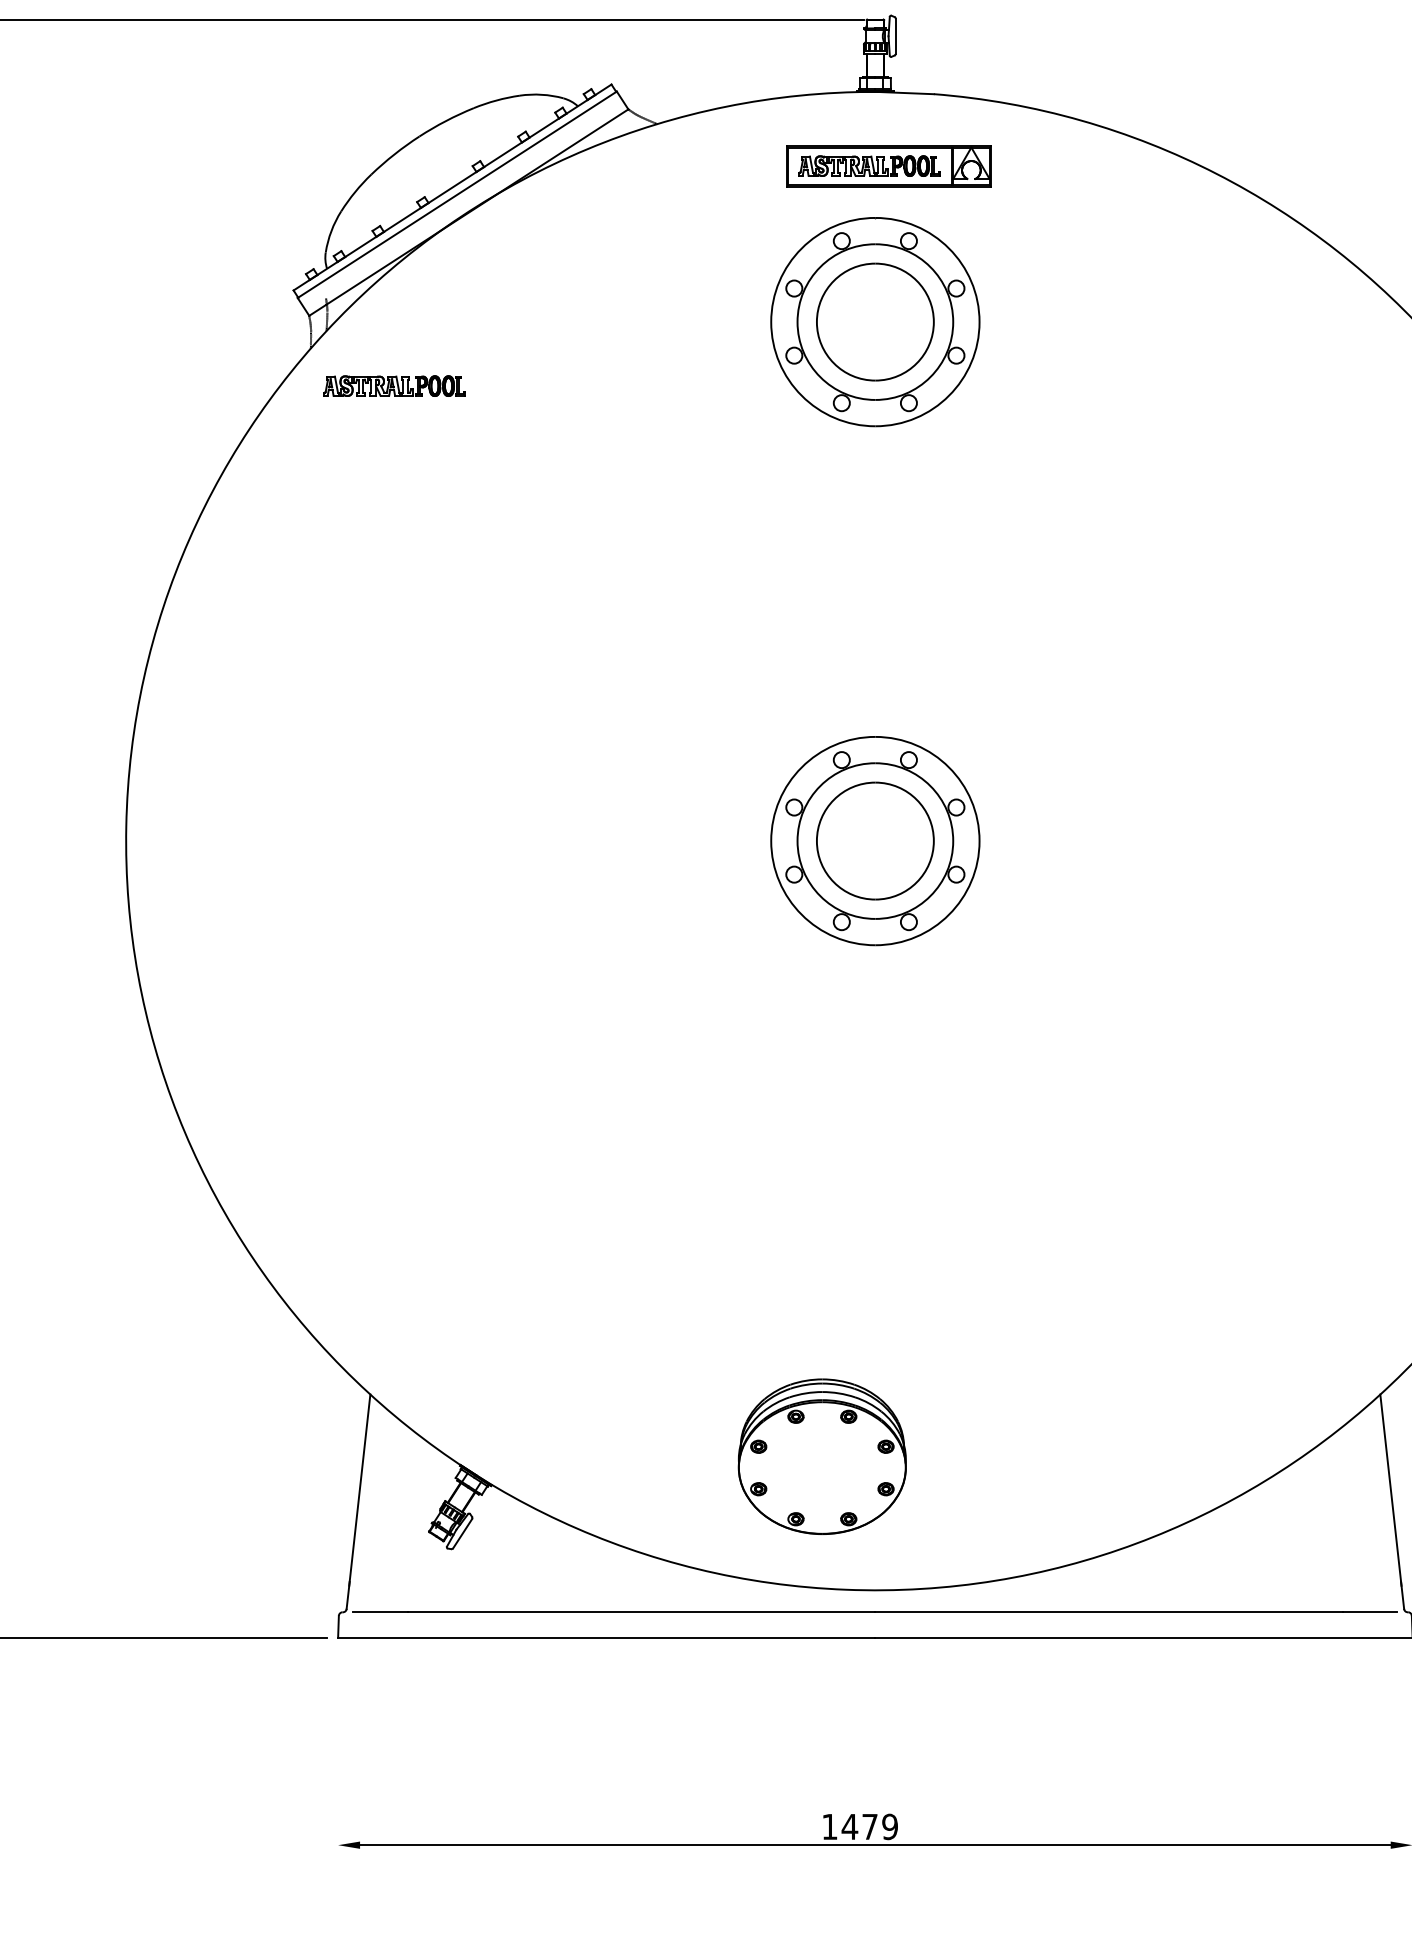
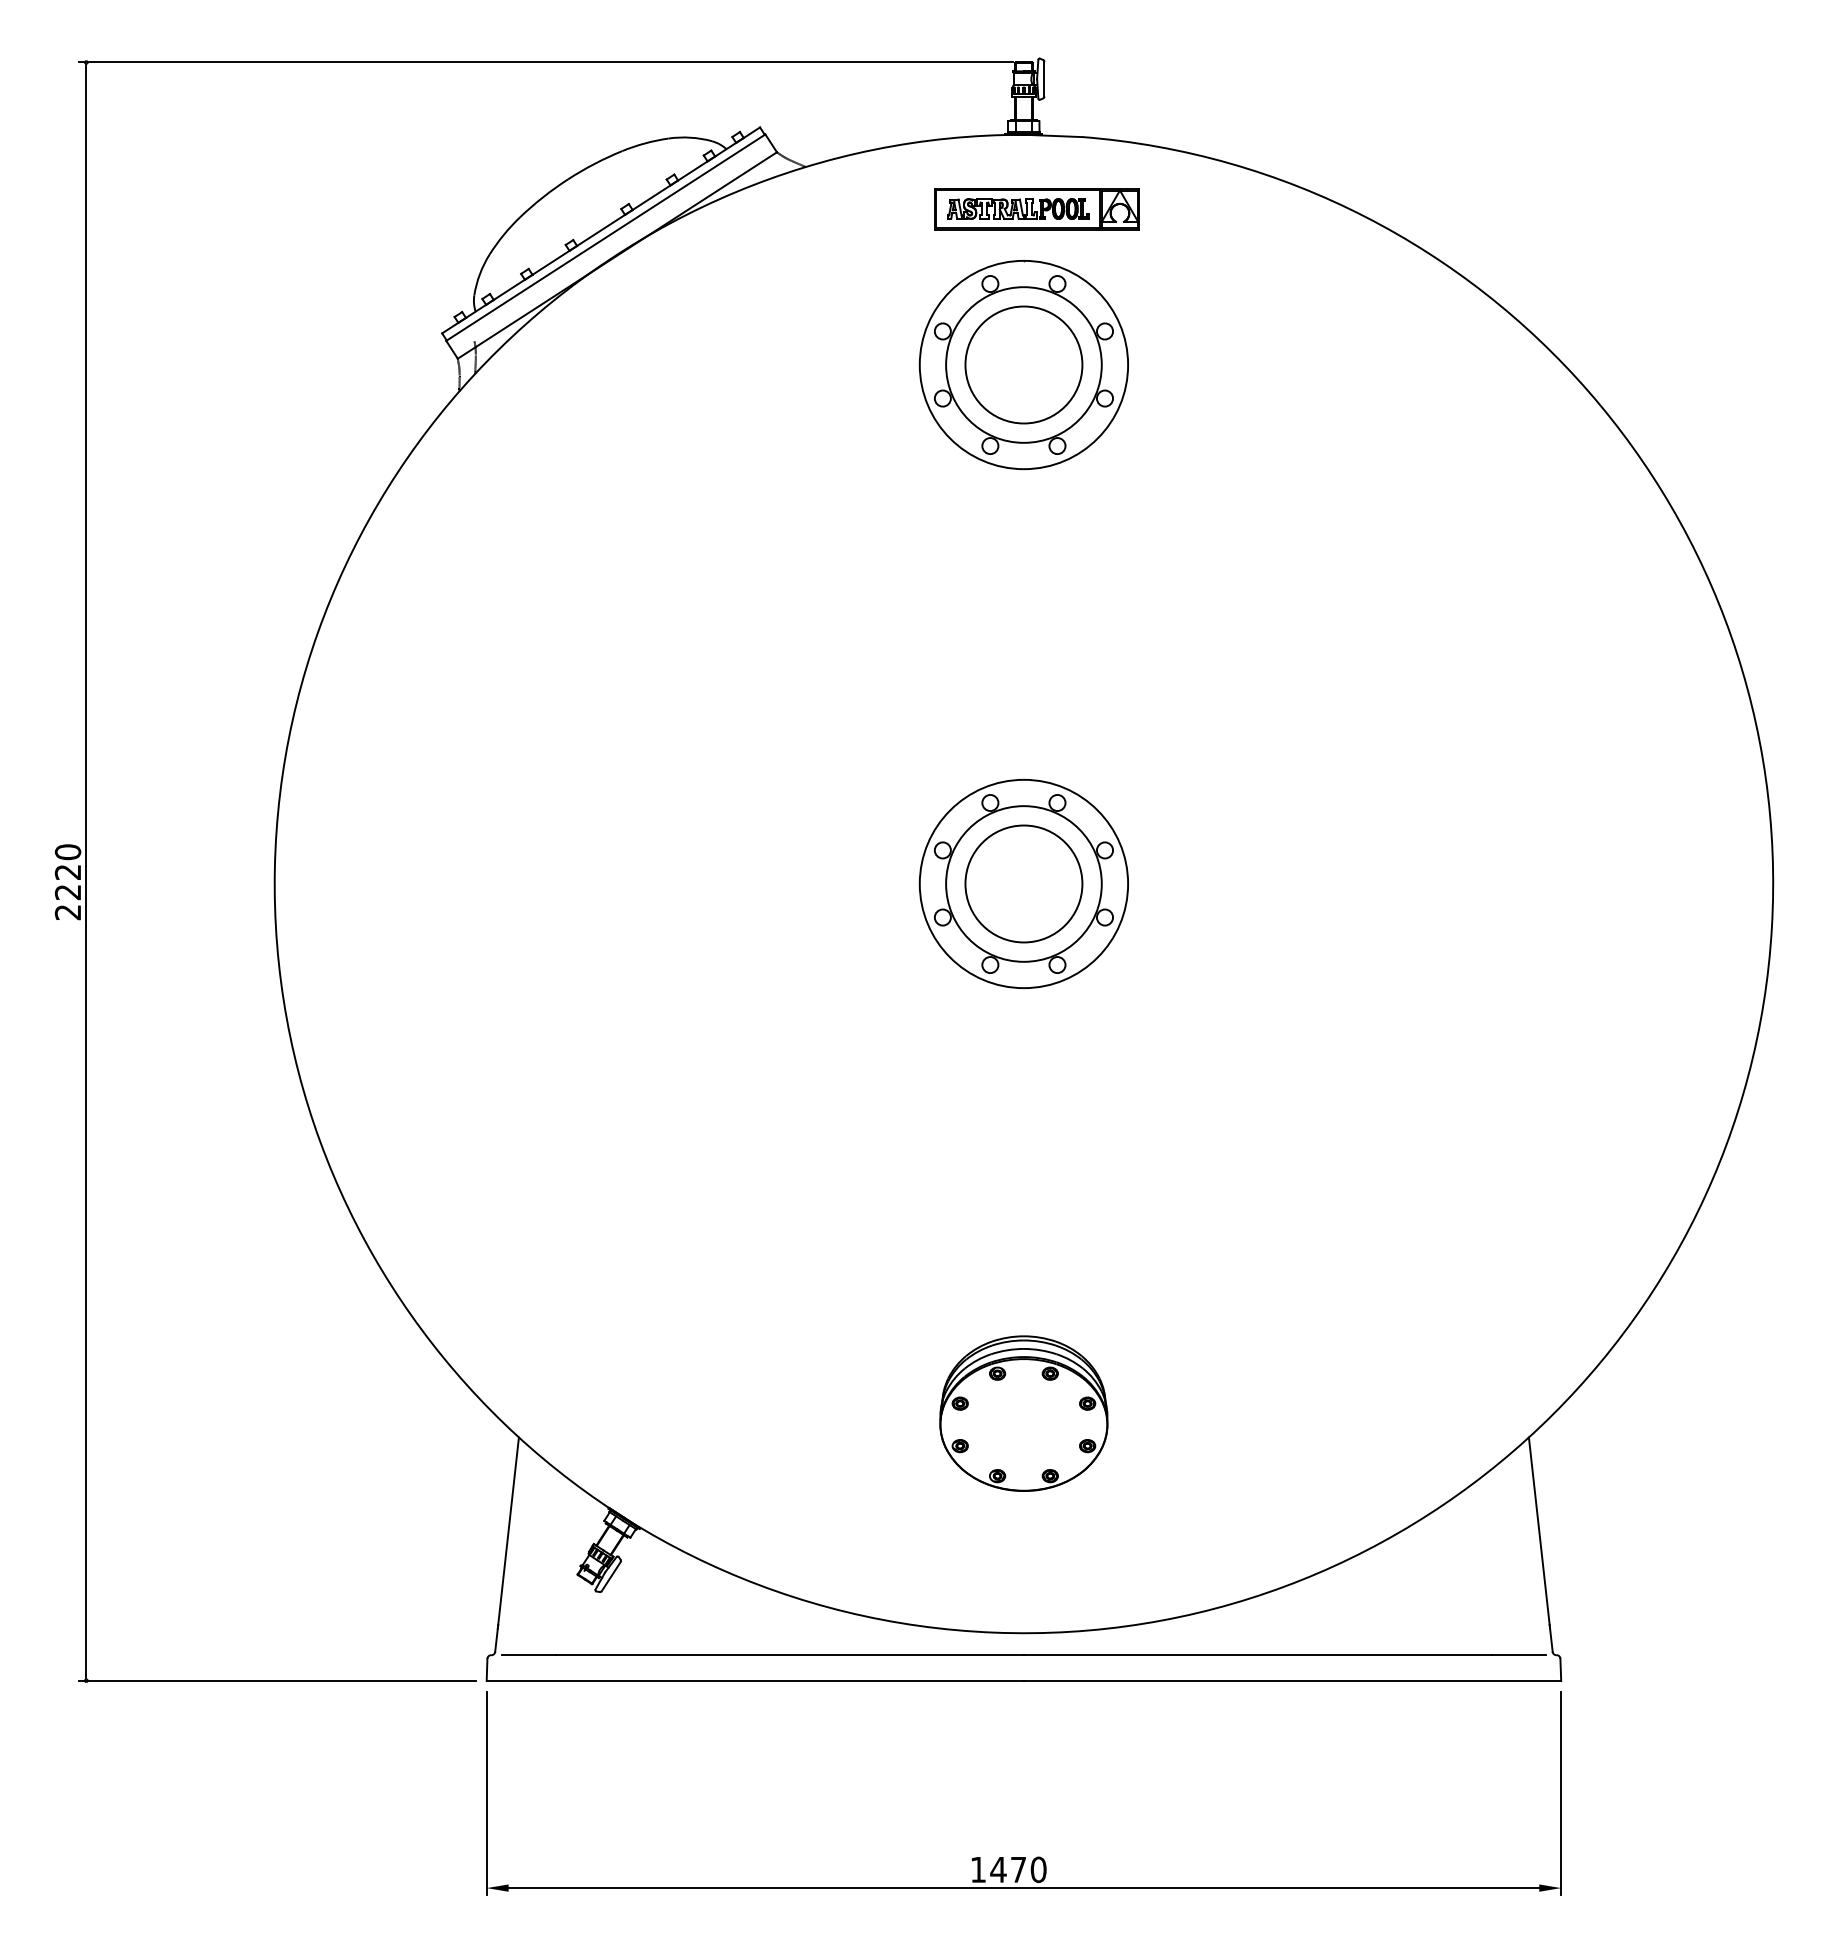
part: (394, 385) -> (543, 428), removed
part: (821, 1456) -> (1023, 1413), moved
line: (337, 1750) -> (486, 1793), added
text: (889, 1826) -> (1038, 1869), 1479 -> 1470

